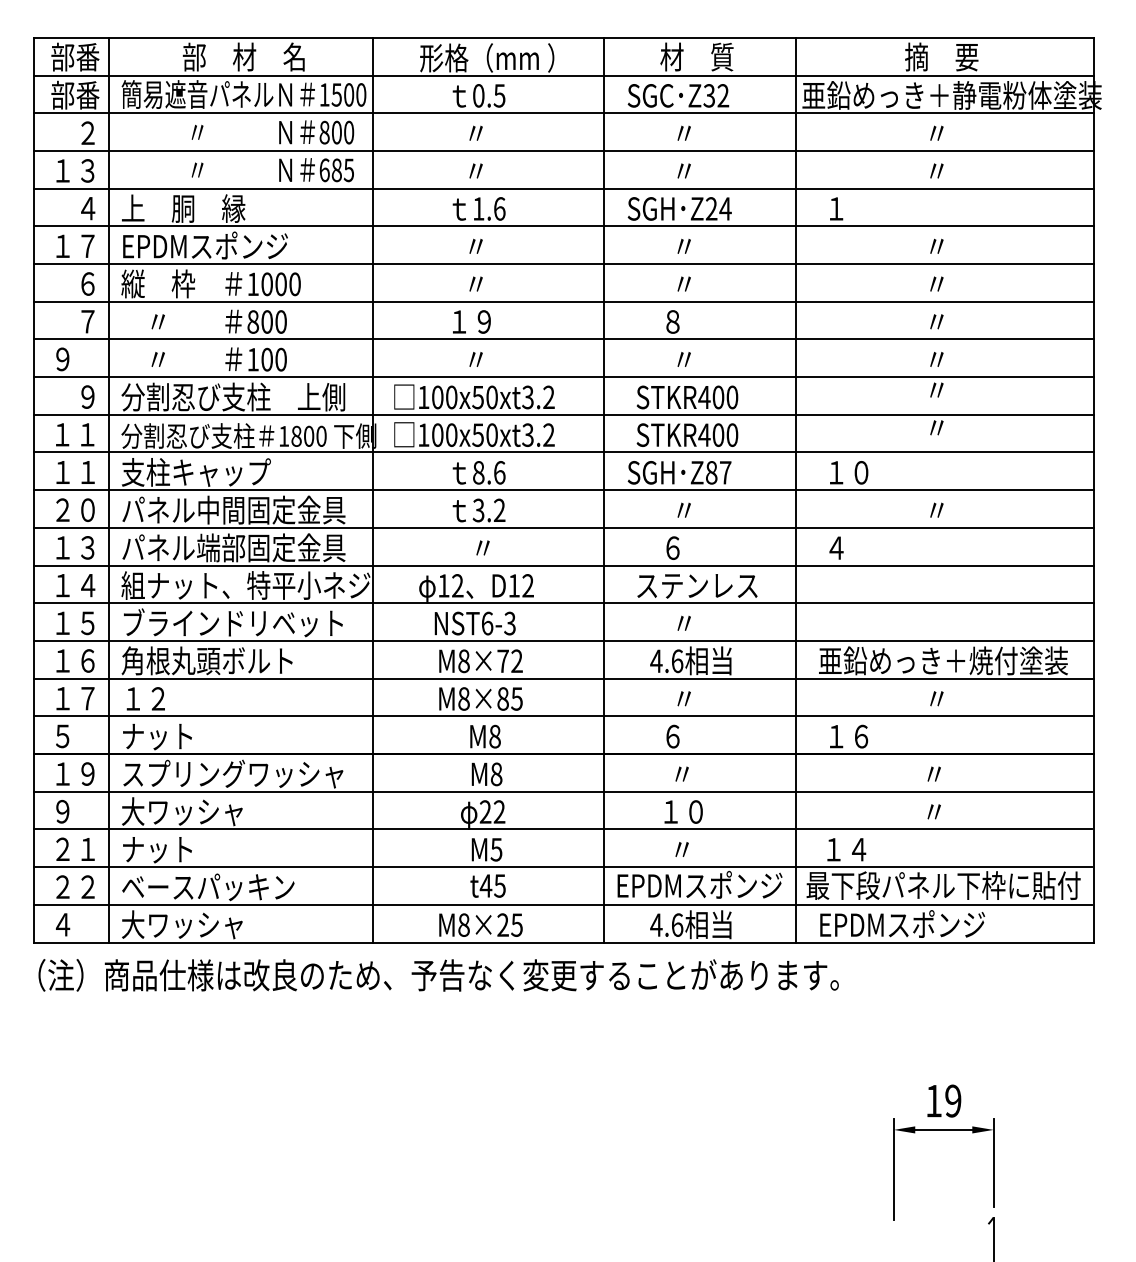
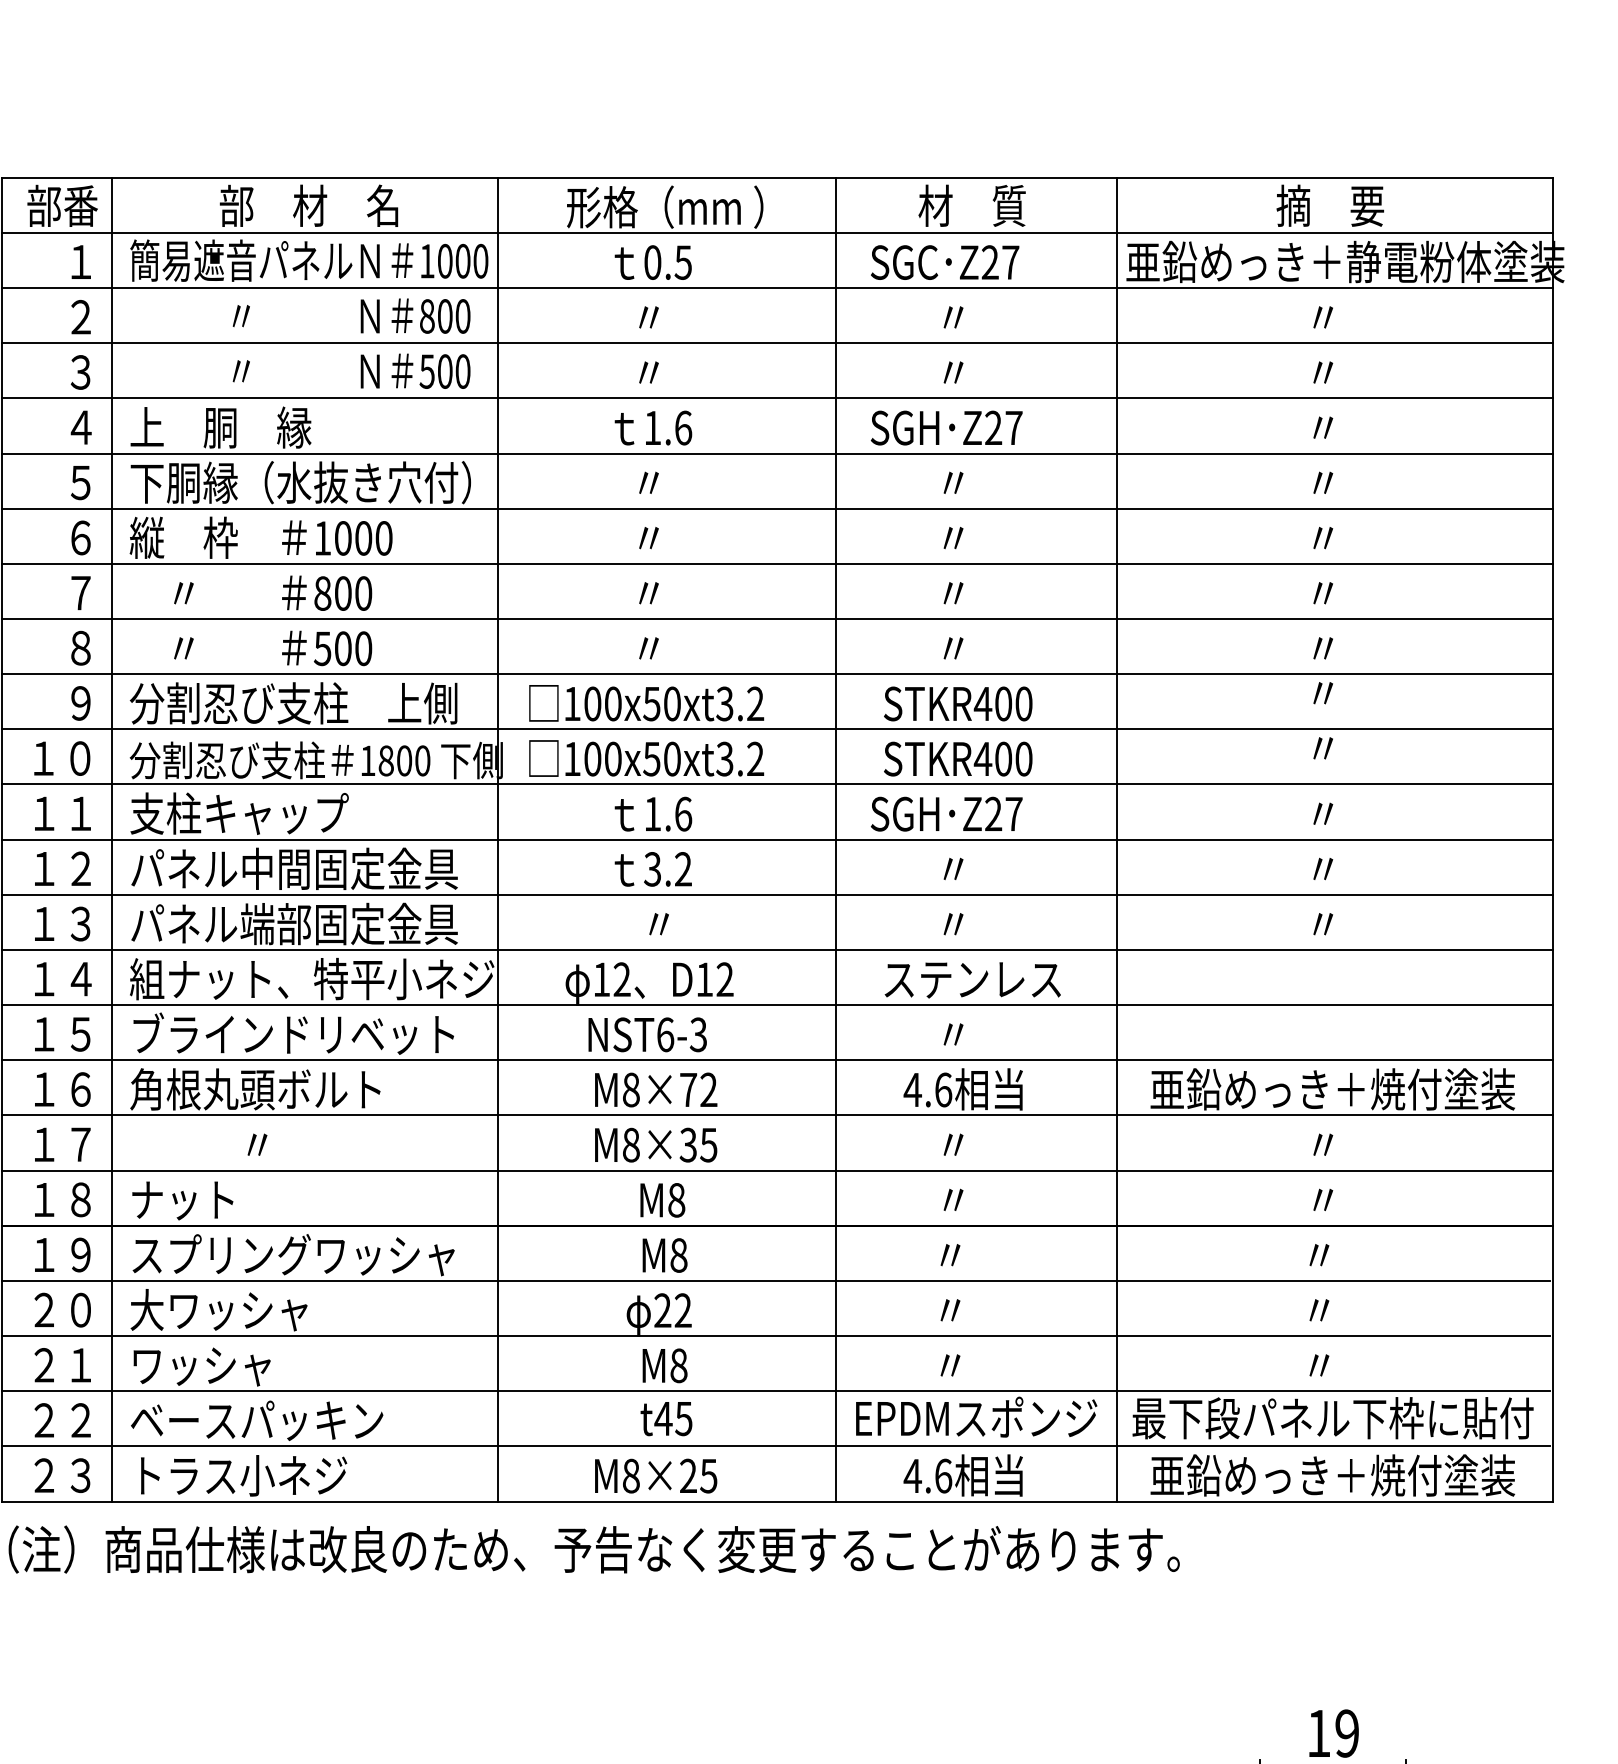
text: (75, 94) -> (62, 260), 部番 -> １
text: (336, 94) -> (444, 260), 1500 -> 1000
text: (716, 95) -> (1000, 262), Z32 -> Z27
text: (62, 170) -> (43, 371), １３ -> ３
text: (336, 170) -> (444, 371), 685 -> 500
text: (725, 208) -> (1013, 427), Z24 -> Z27
text: (886, 208) -> (1249, 427), １ -> 〃
text: (238, 245) -> (301, 481), EPDMスポンジ -> 下胴縁（水抜き穴付）
text: (75, 246) -> (62, 483), １７ -> ５
text: (471, 321) -> (642, 592), １９ -> 〃
text: (678, 321) -> (945, 592), ８ -> 〃
text: (75, 359) -> (62, 648), ９ -> ８
text: (252, 359) -> (321, 648), 100 -> 500
text: (87, 434) -> (80, 758), １１ -> １０
text: (478, 472) -> (652, 813), 8.6 -> 1.6
text: (711, 472) -> (993, 813), Z87 -> Z27
text: (886, 472) -> (1249, 813), １０ -> 〃
text: (75, 510) -> (62, 869), ２０ -> １２
text: (678, 547) -> (945, 923), ６ -> 〃
text: (886, 547) -> (1249, 923), ４ -> 〃
text: (170, 698) -> (201, 1144), １２ -> 〃
text: (502, 698) -> (687, 1144), M8×85 -> M8×35
text: (75, 736) -> (62, 1200), ５ -> １８
text: (678, 736) -> (945, 1200), ６ -> 〃
text: (886, 736) -> (1249, 1200), １６ -> 〃
text: (75, 811) -> (62, 1309), ９ -> ２０
text: (683, 811) -> (952, 1309), １０ -> 〃
text: (496, 849) -> (678, 1365), M5 -> M8
text: (883, 849) -> (1245, 1365), １４ -> 〃
text: (170, 850) -> (201, 1366), ナット -> ワッシャ
text: (74, 924) -> (61, 1475), ４ -> ２３
text: (195, 924) -> (238, 1475), 大ワッシャ -> トラス小ネジ
text: (943, 924) -> (1332, 1475), EPDMスポンジ -> 亜鉛めっき＋焼付塗装

